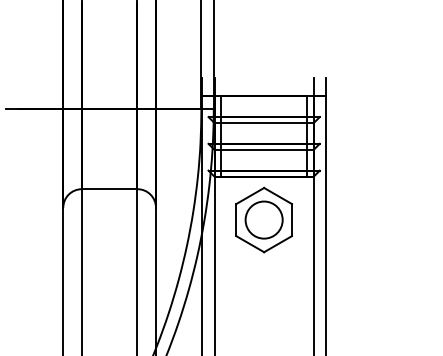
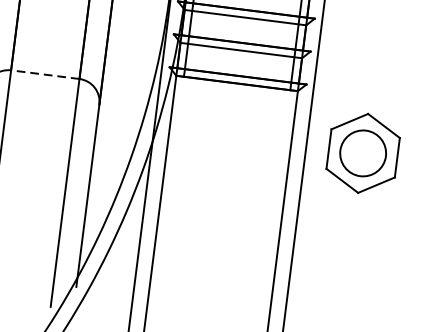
line: (109, 189) -> (45, 75), solid -> dashed
part: (263, 219) -> (362, 152), moved

